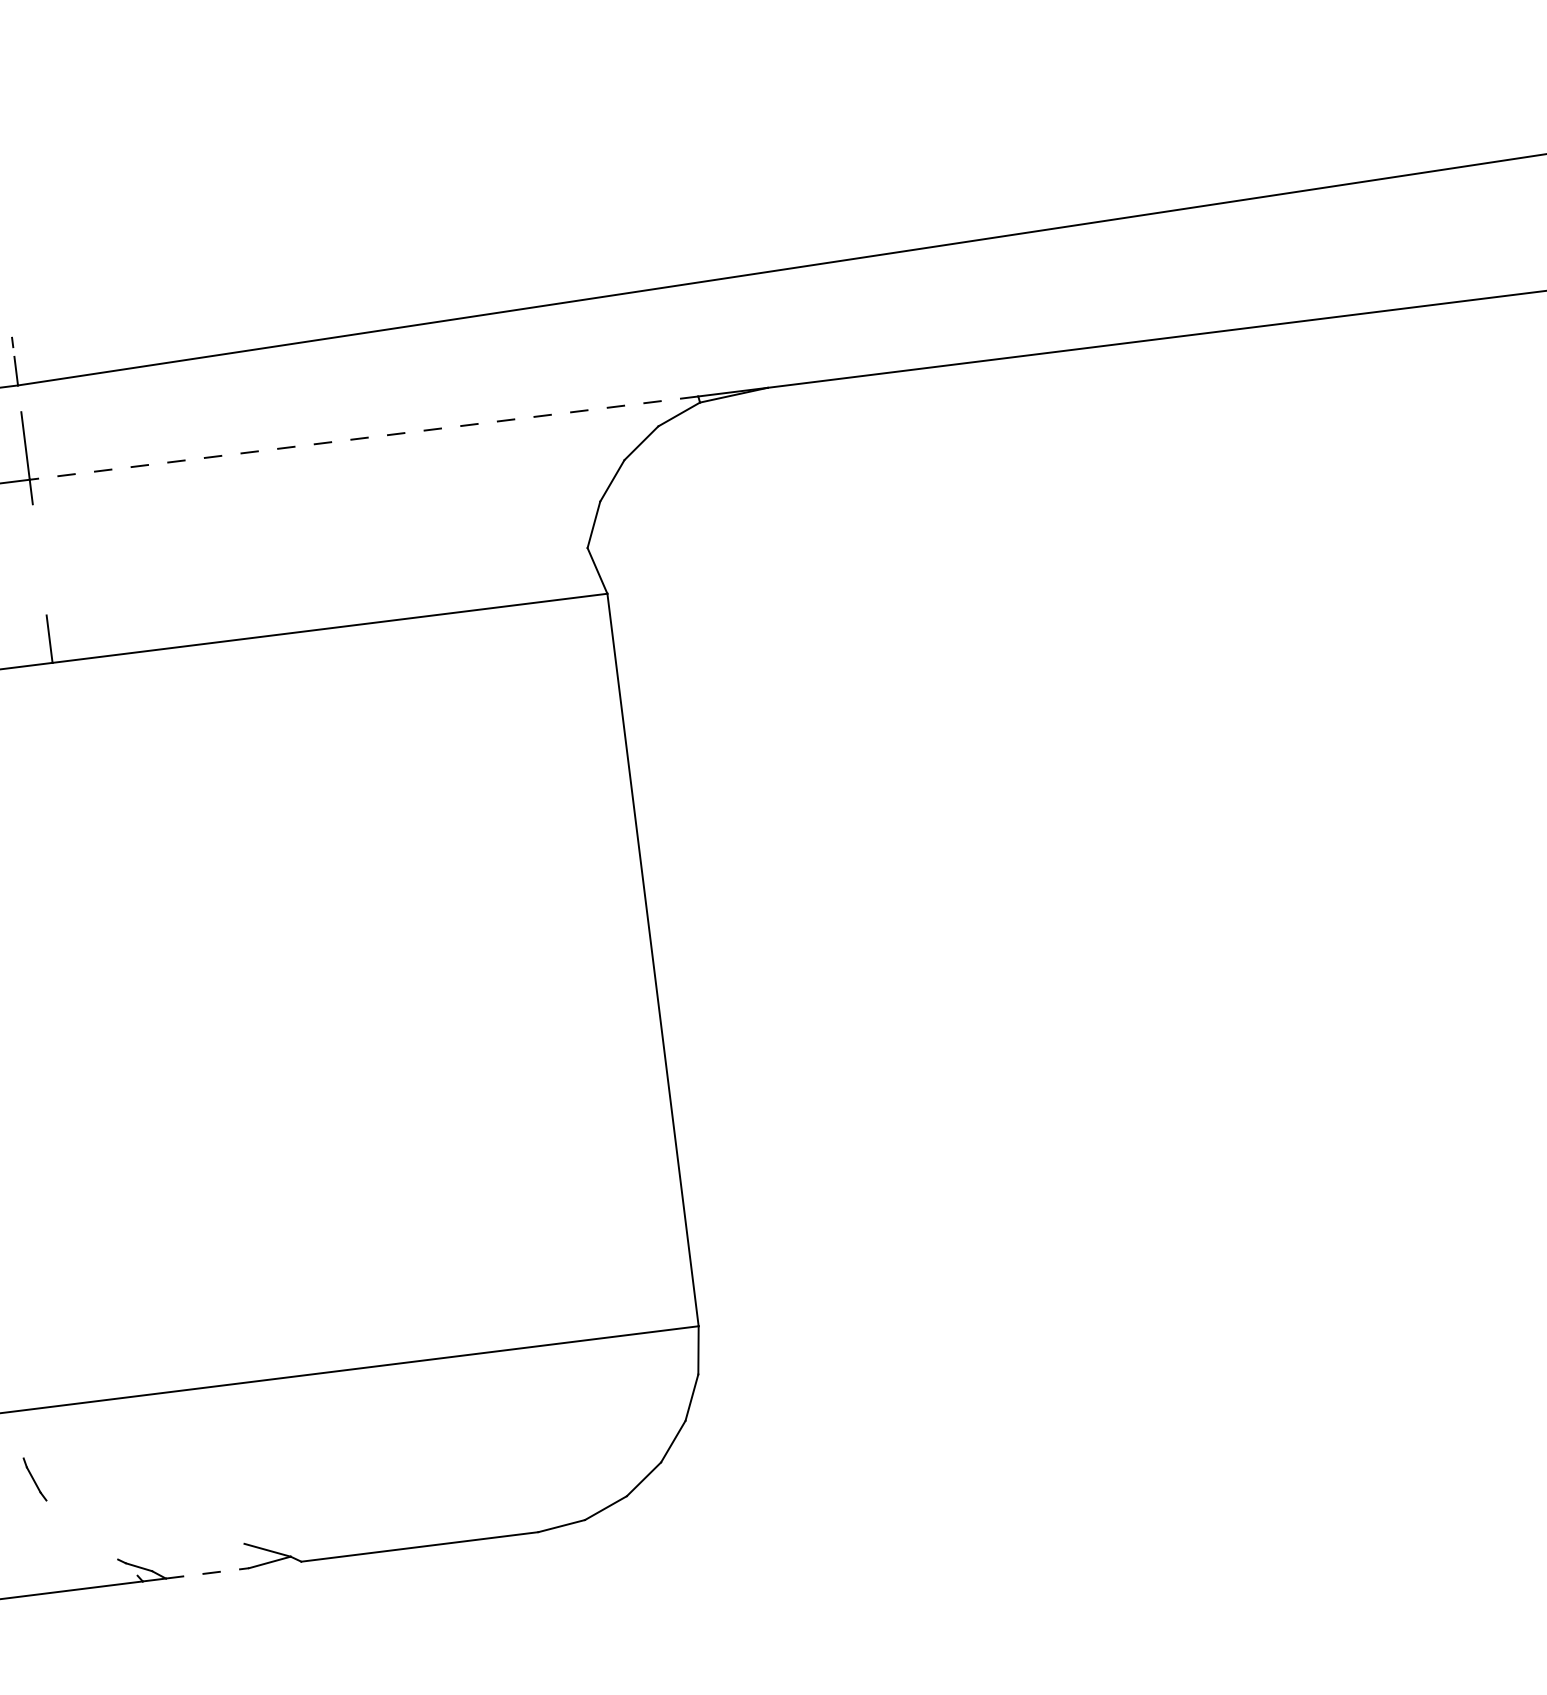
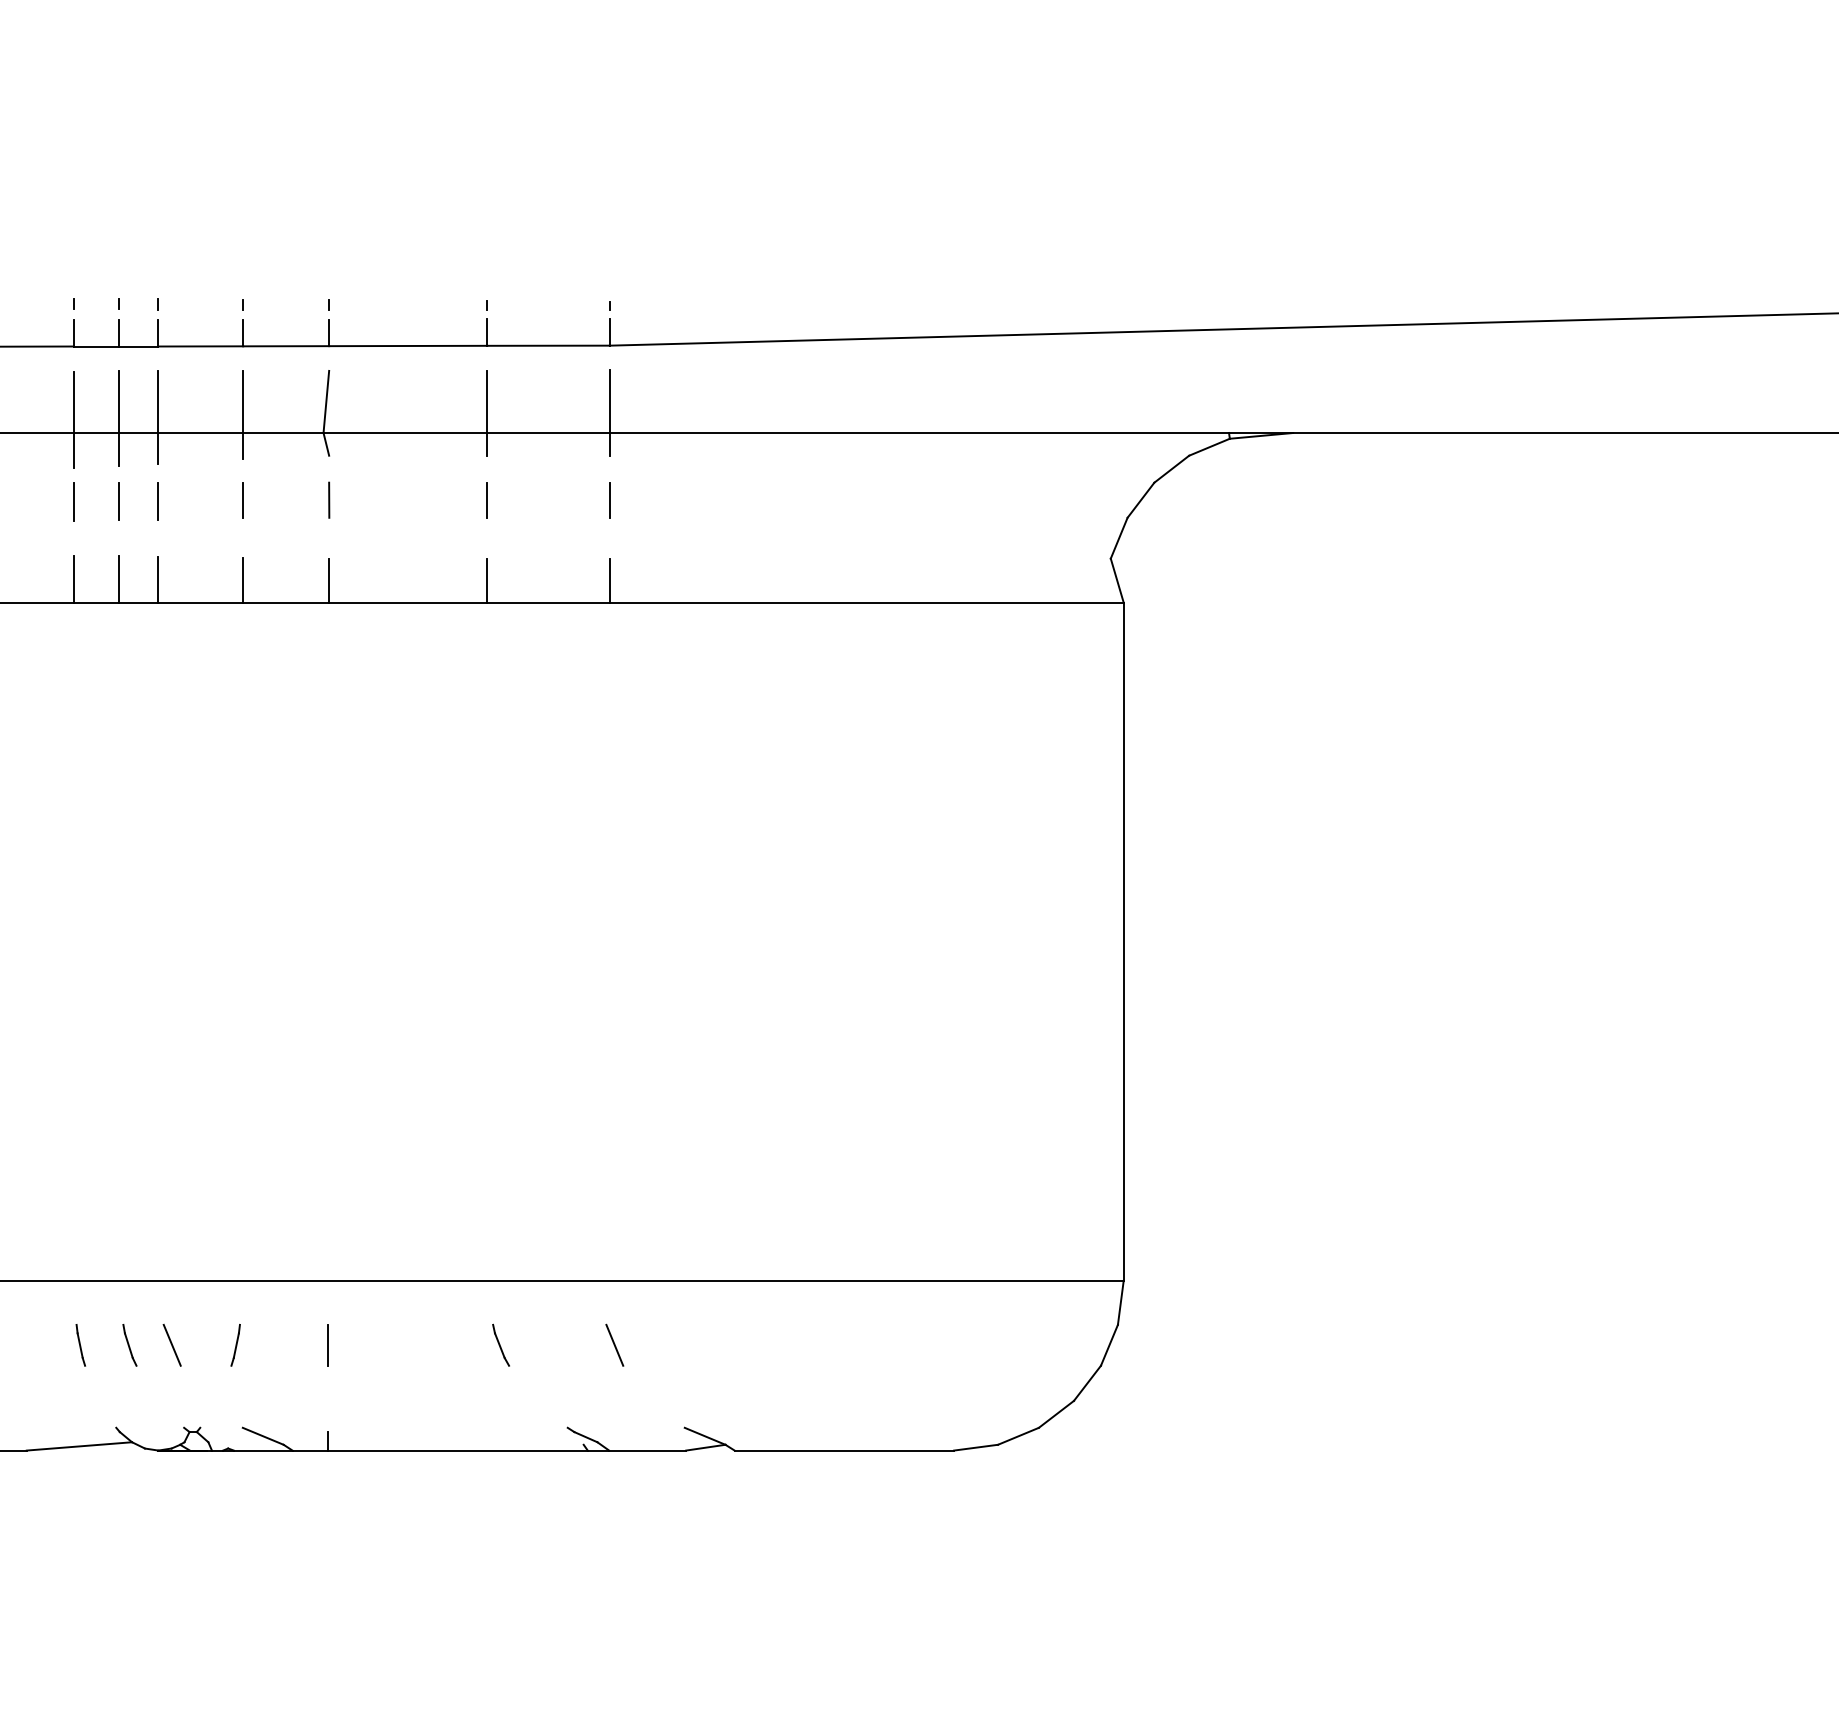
line: (364, 438) -> (919, 433), dashed -> solid
line: (38, 551) -> (609, 499), added
line: (157, 1463) -> (614, 1344), added
line: (208, 1573) -> (648, 1450), dashed -> solid

